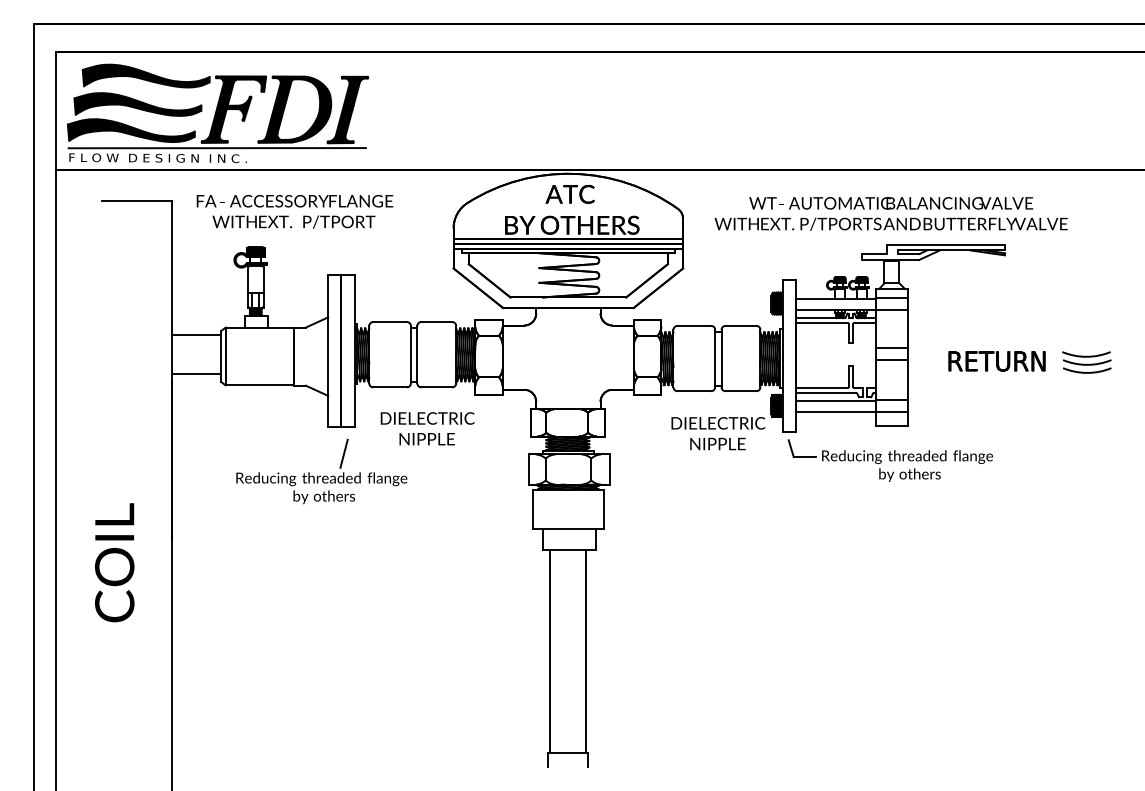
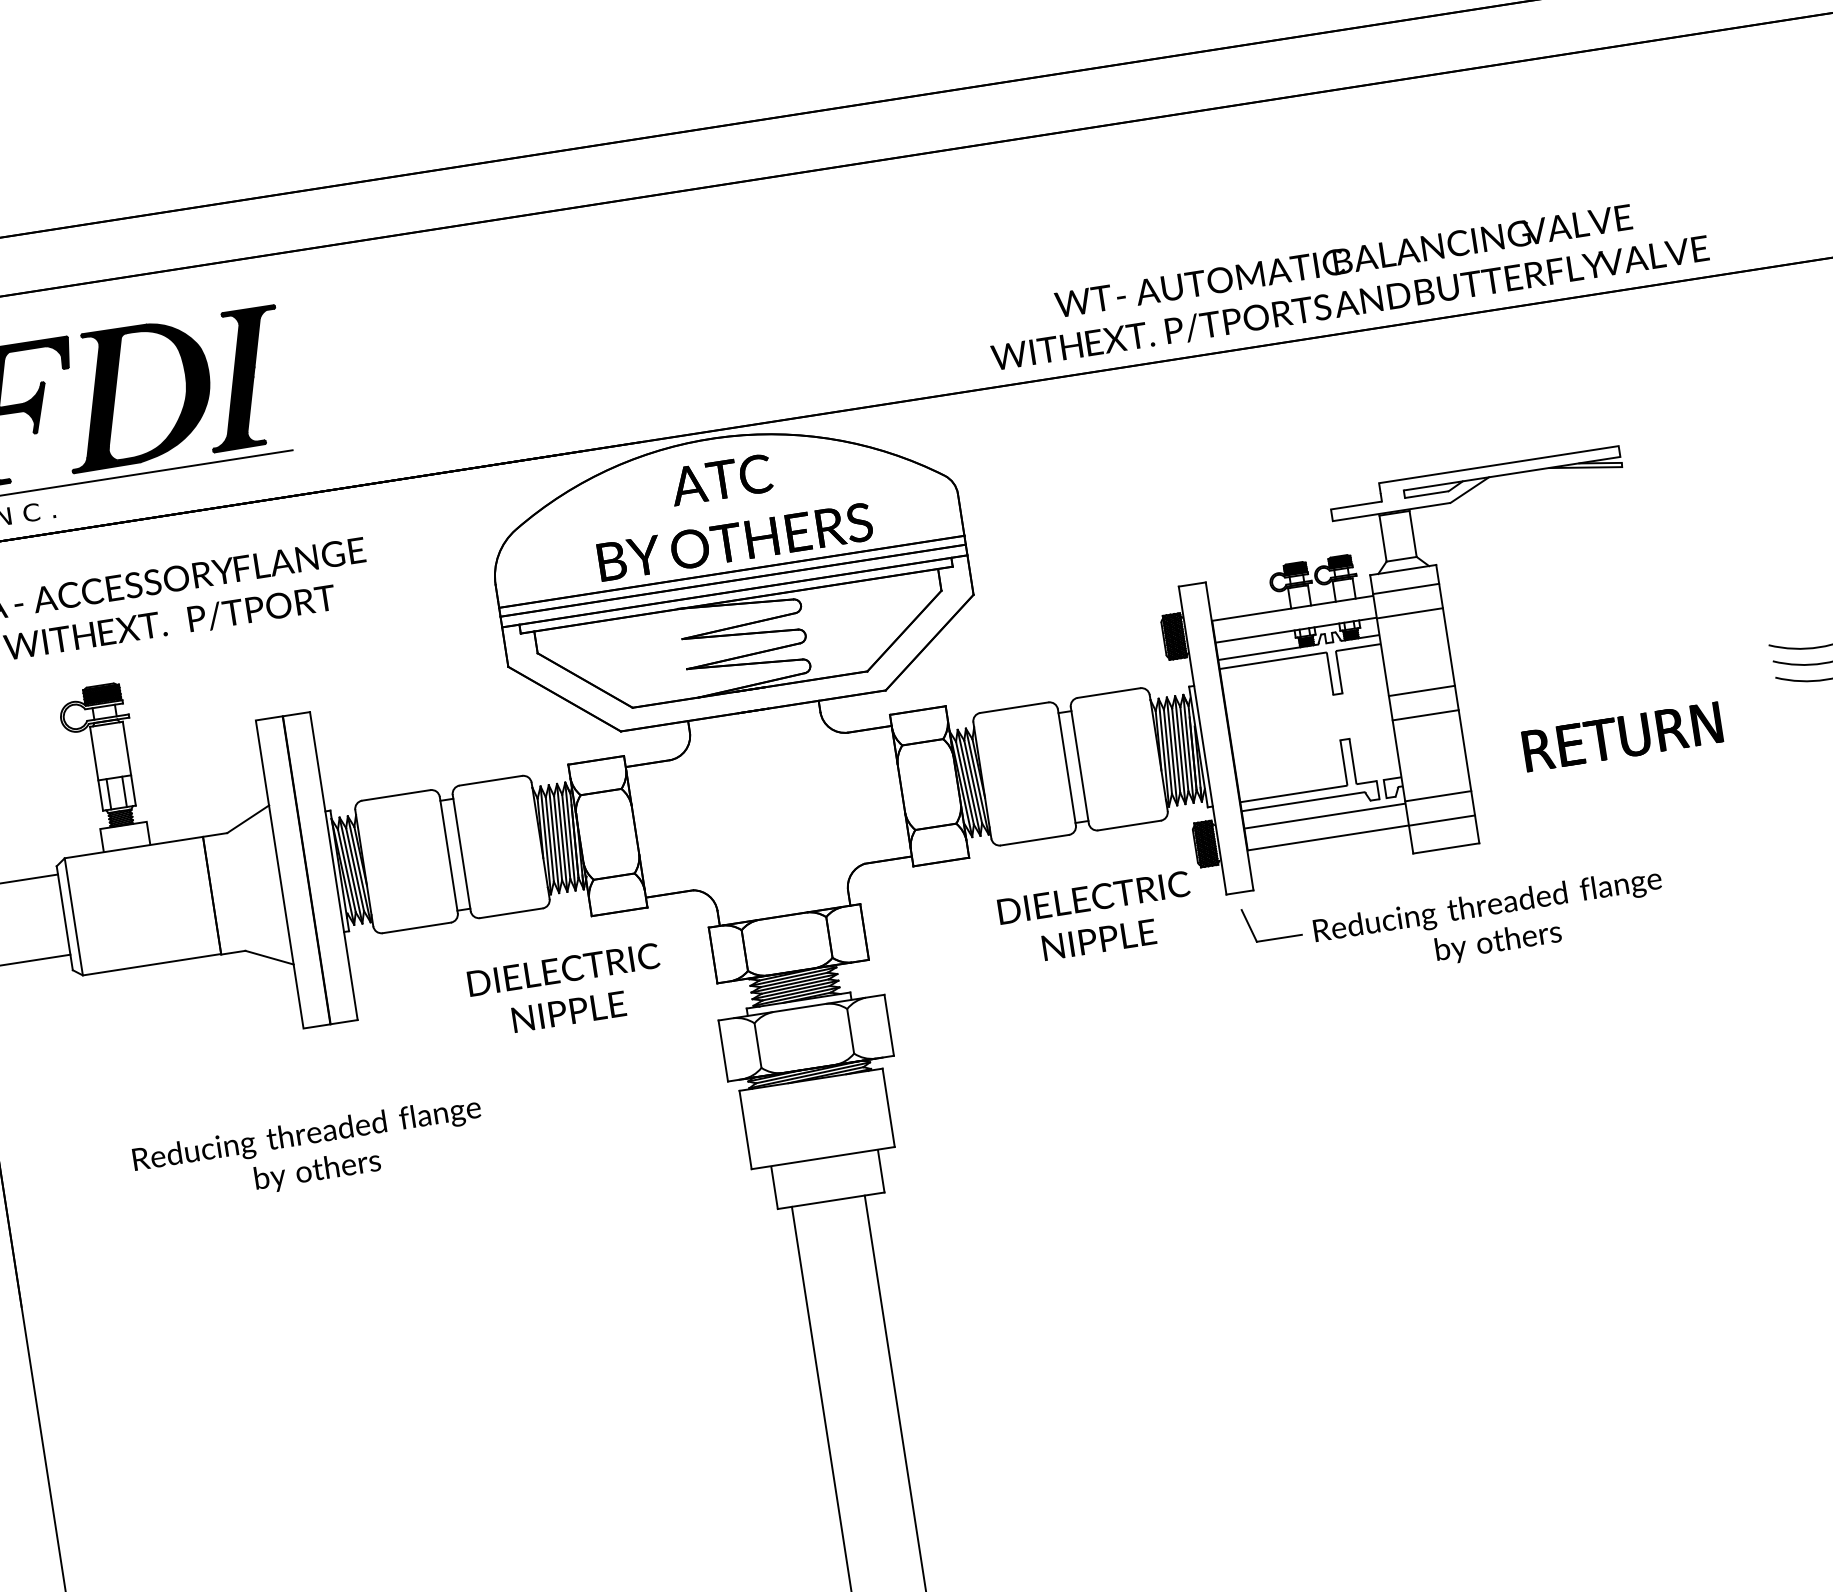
text: (890, 213) -> (1345, 281), moved
text: (996, 361) -> (1621, 737), moved
text: (427, 428) -> (566, 990), moved
line: (343, 453) -> (343, 1076), removed

